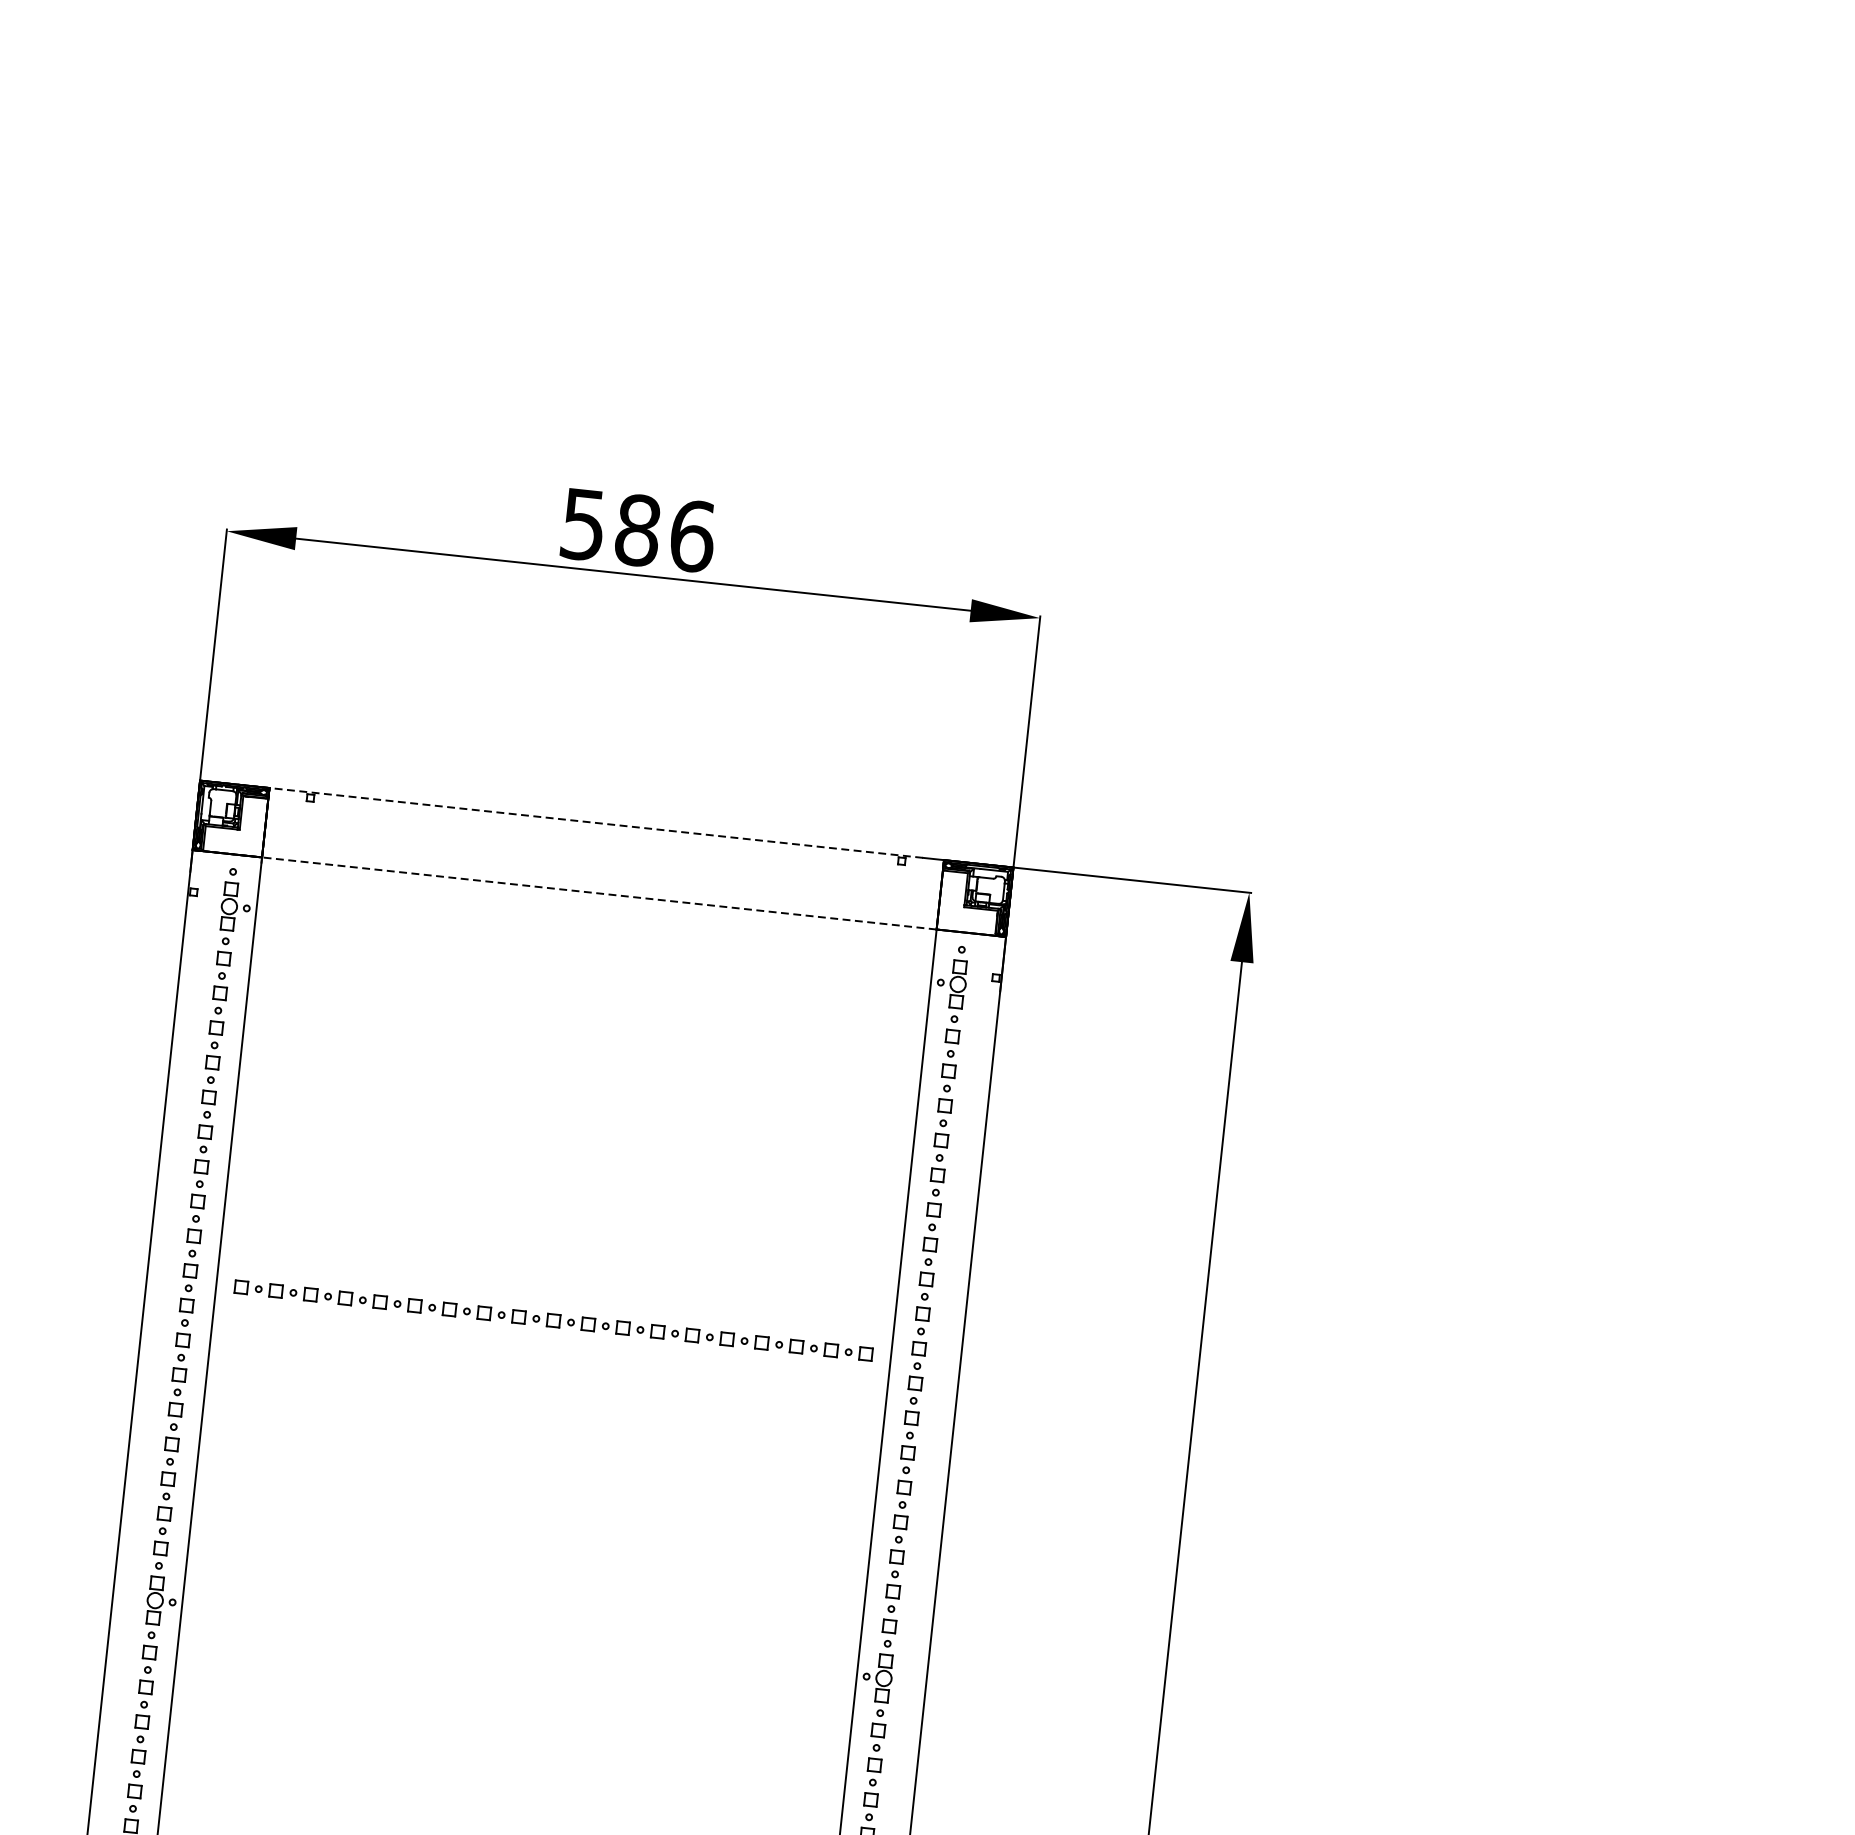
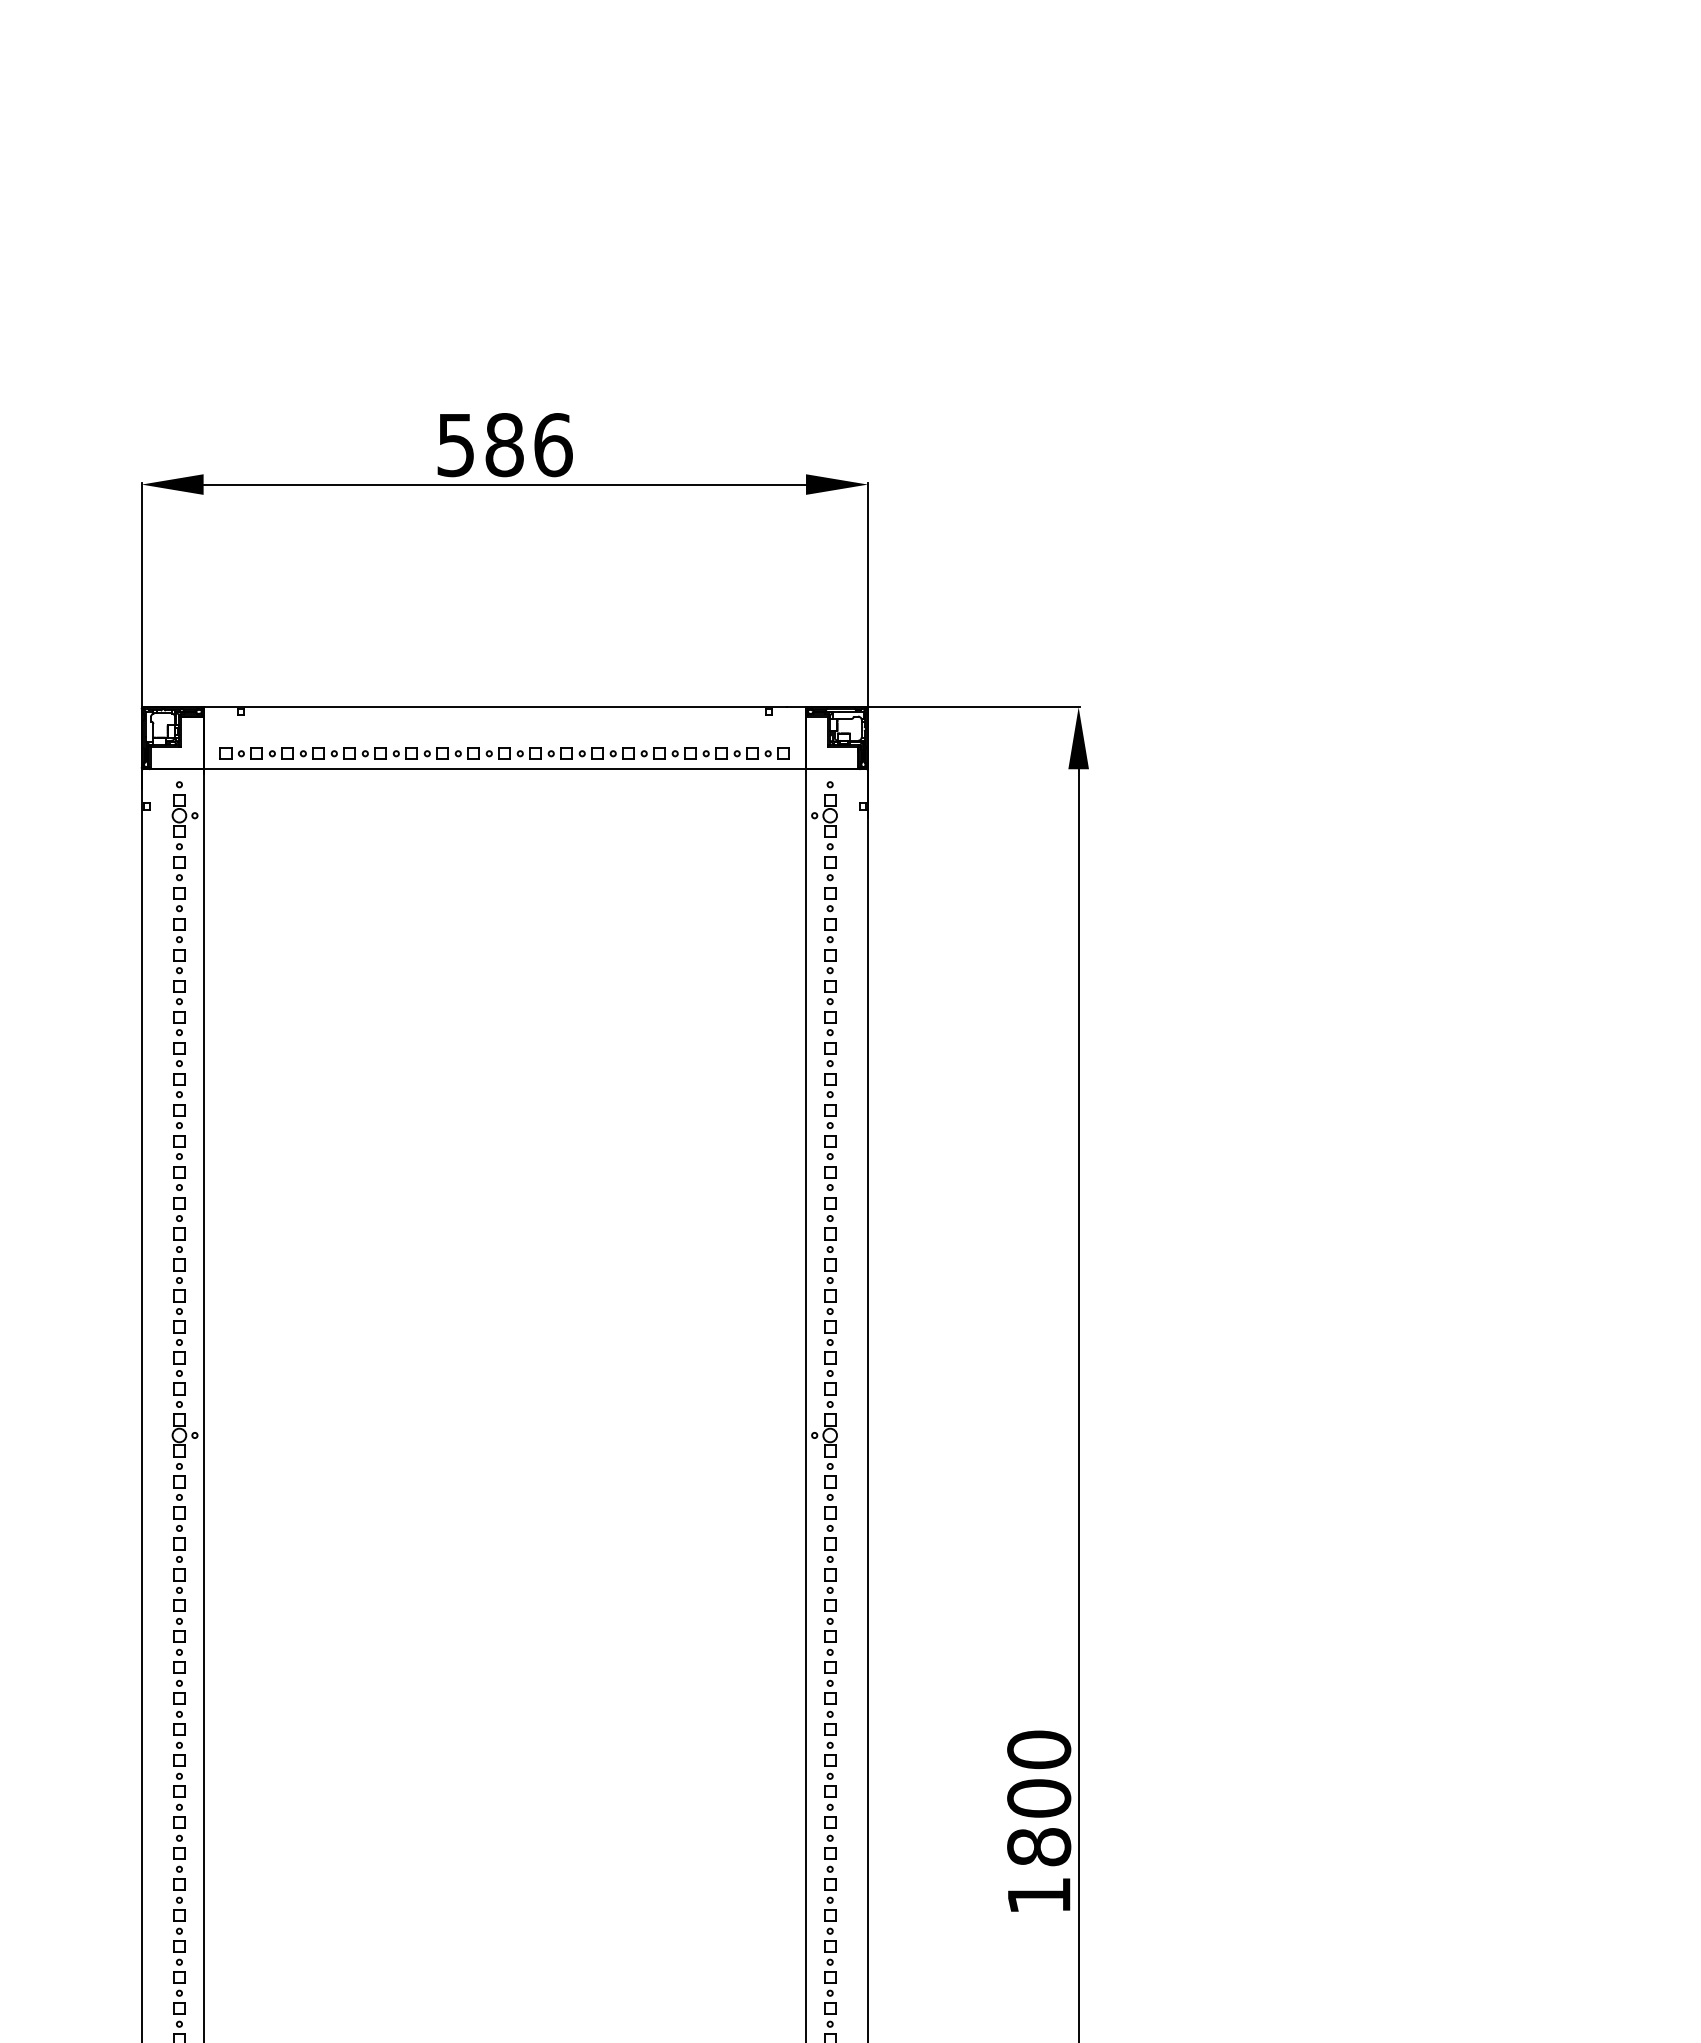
line: (561, 819) -> (464, 707), dashed -> solid
line: (567, 890) -> (476, 769), dashed -> solid
part: (553, 1320) -> (504, 753), moved

